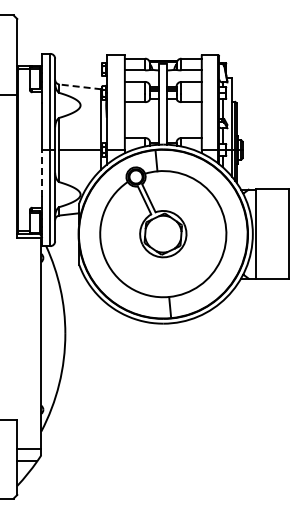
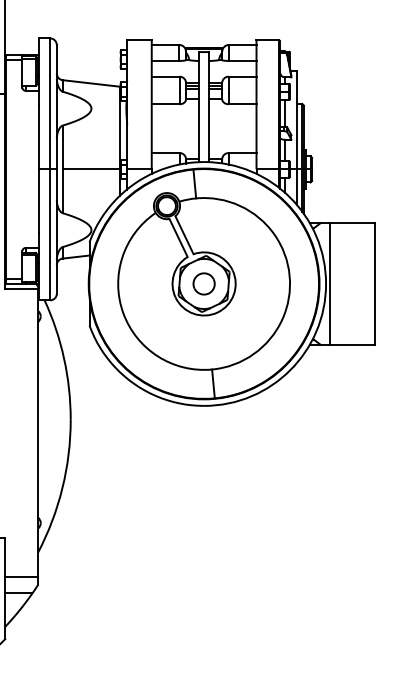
line: (79, 86) -> (89, 82), dashed -> solid
line: (41, 172) -> (38, 200), dashed -> solid
part: (162, 233) -> (203, 283), added

